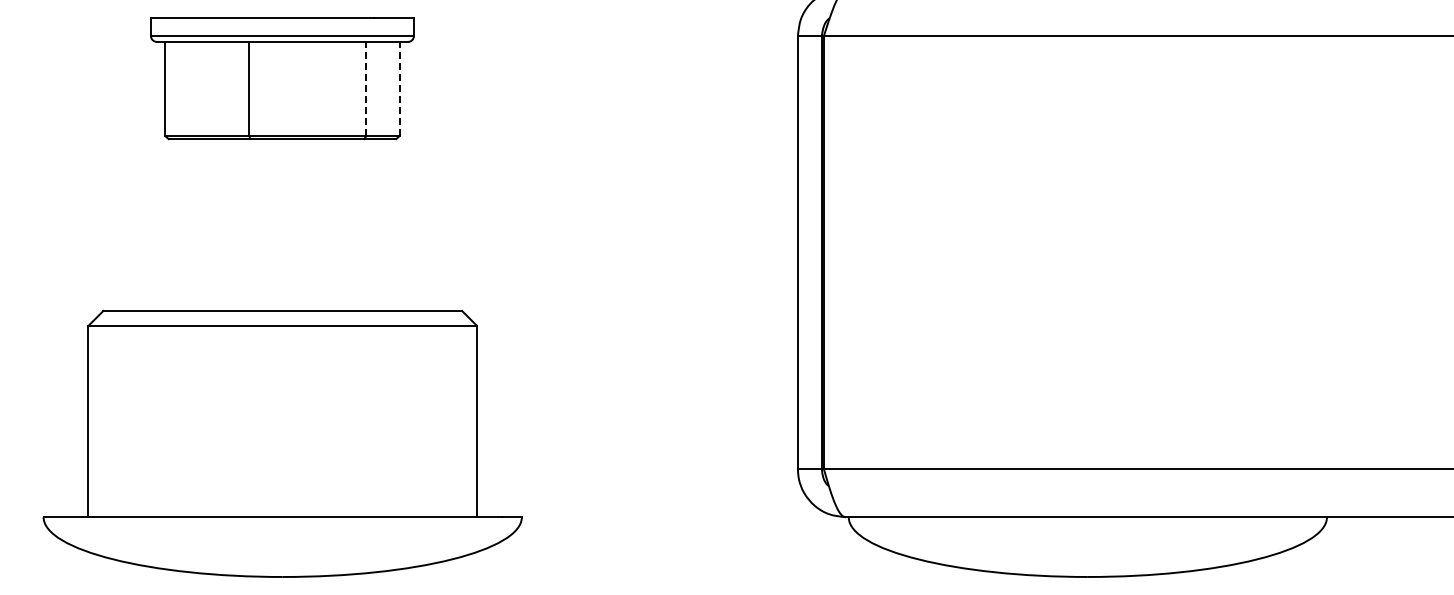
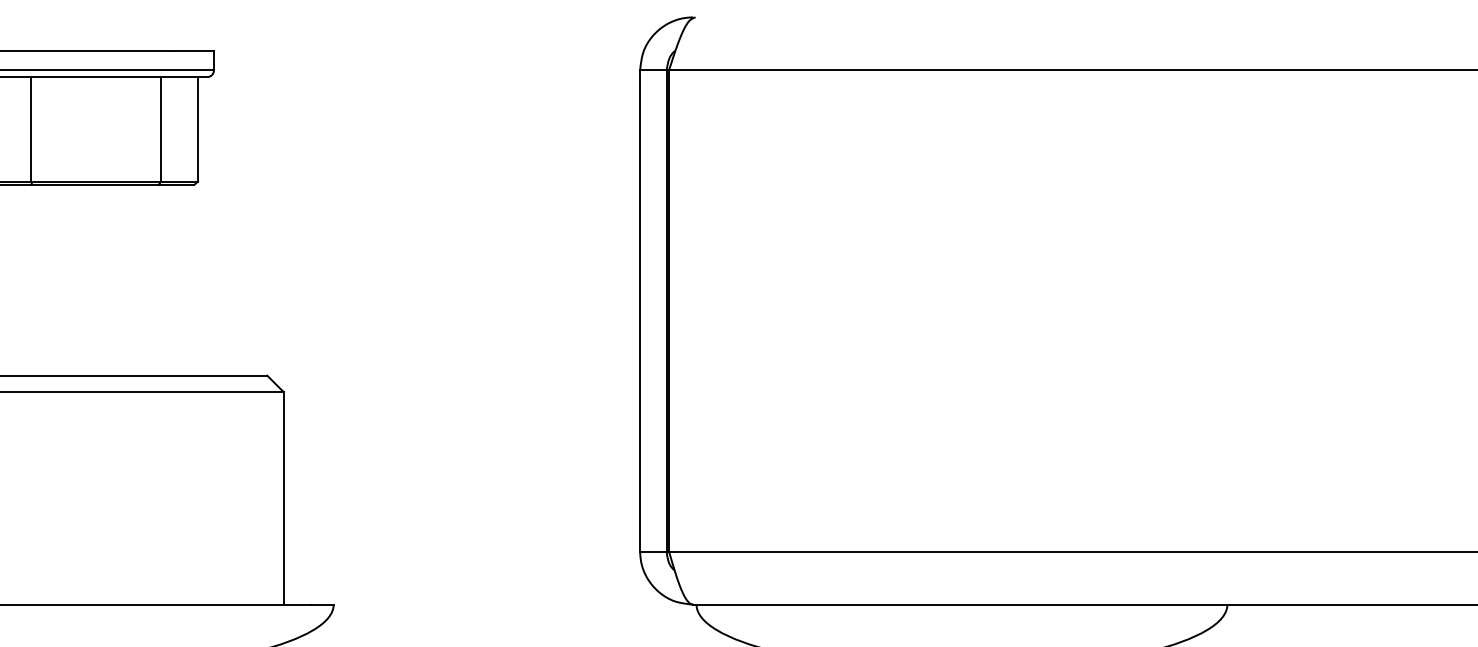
line: (366, 88) -> (161, 128), dashed -> solid
line: (399, 88) -> (197, 128), dashed -> solid

